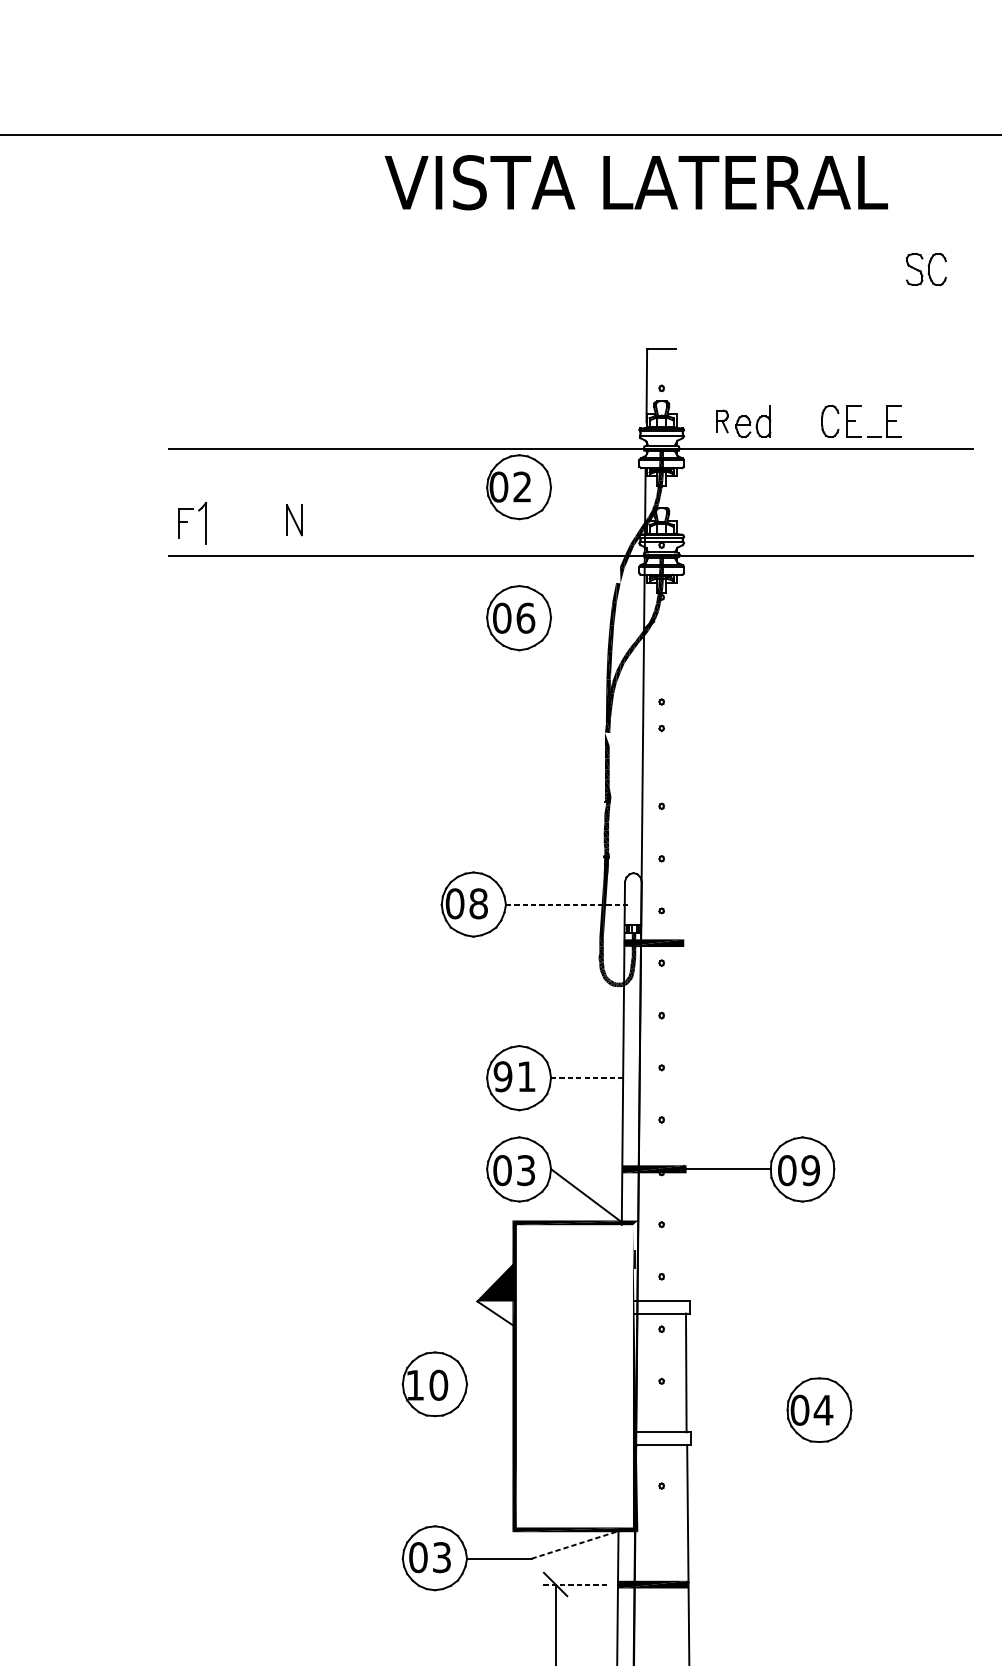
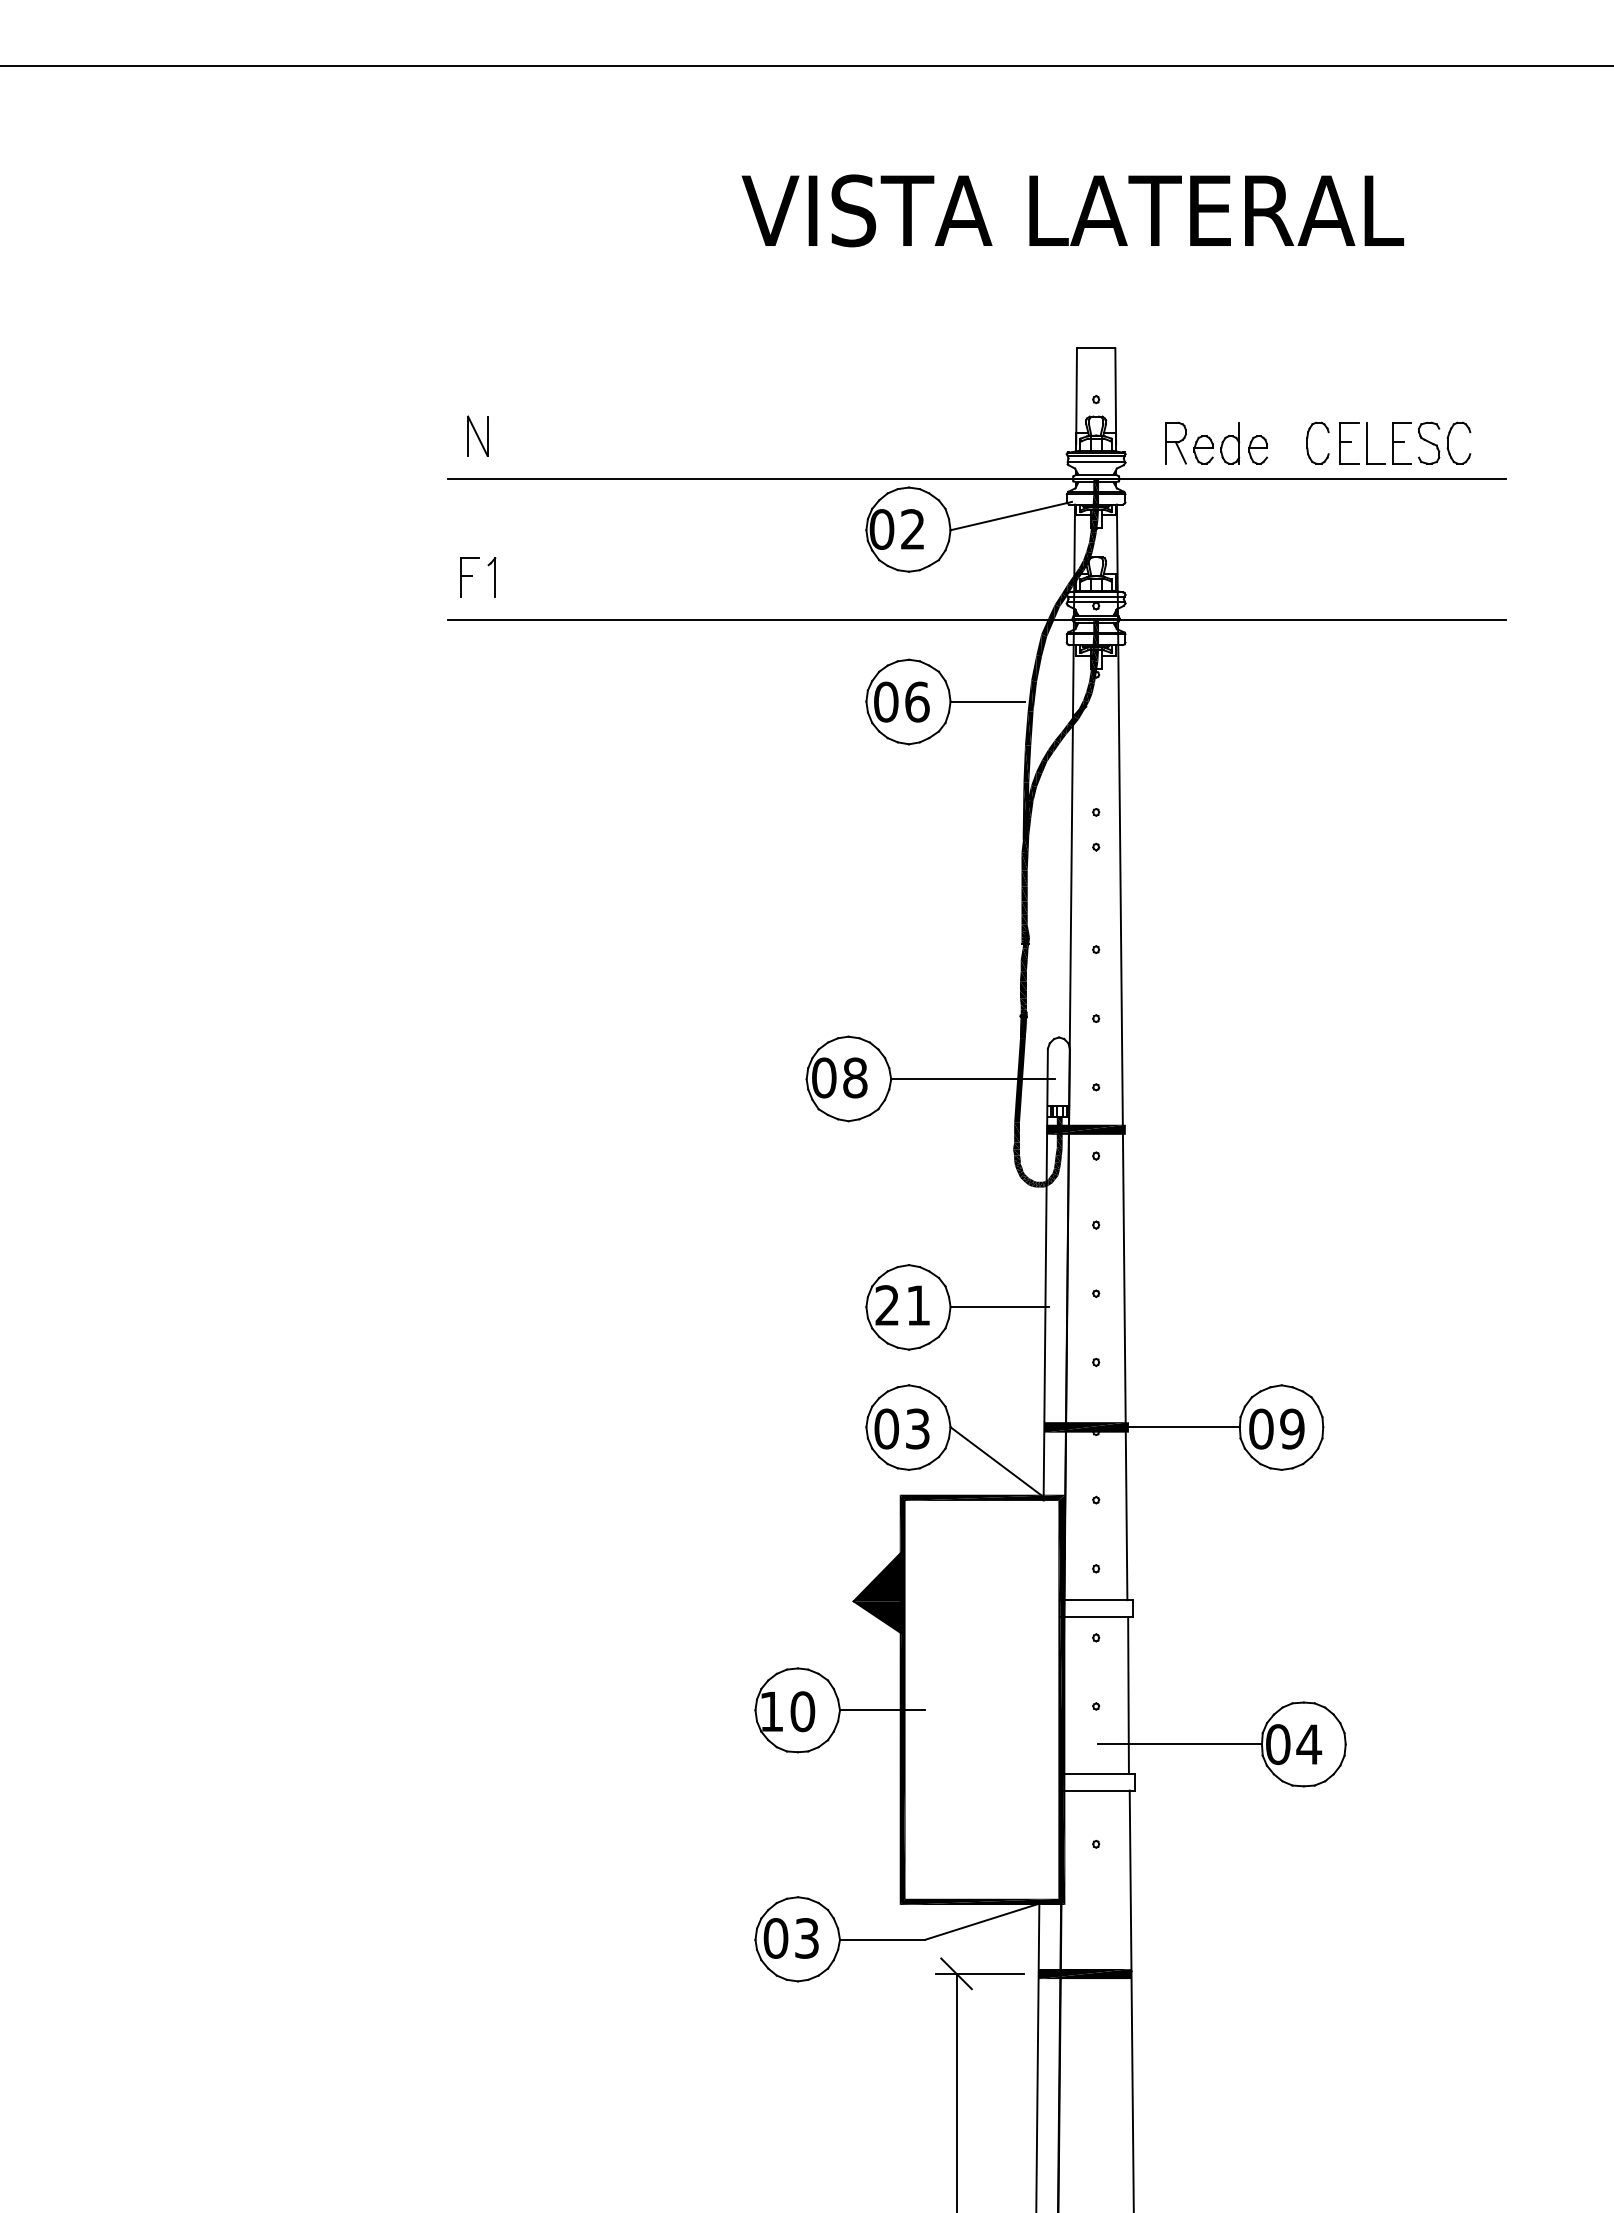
text: (636, 182) -> (1072, 210), moved
part: (926, 269) -> (1444, 442), moved
line: (676, 386) -> (1115, 396), added
part: (721, 420) -> (1175, 442), size x1.43
line: (867, 420) -> (1367, 442), added
part: (785, 426) -> (1258, 449), added
line: (596, 476) -> (1010, 515), added
part: (294, 519) -> (477, 435), moved
part: (202, 523) -> (491, 577), size x0.71
fill: (618, 575) -> (1039, 645), added
line: (579, 617) -> (987, 701), added
fill: (607, 739) -> (1024, 861), added
line: (680, 884) -> (1121, 1052), added
line: (568, 904) -> (973, 1079), dashed -> solid
text: (503, 1076) -> (887, 1305), 91 -> 21
line: (589, 1078) -> (1000, 1307), dashed -> solid
fill: (496, 1313) -> (878, 1617), added
fill: (635, 1376) -> (1061, 1699), added
line: (499, 1384) -> (882, 1710), added
line: (725, 1410) -> (1179, 1744), added
line: (576, 1543) -> (984, 1920), dashed -> solid
line: (573, 1585) -> (979, 1974), dashed -> solid

